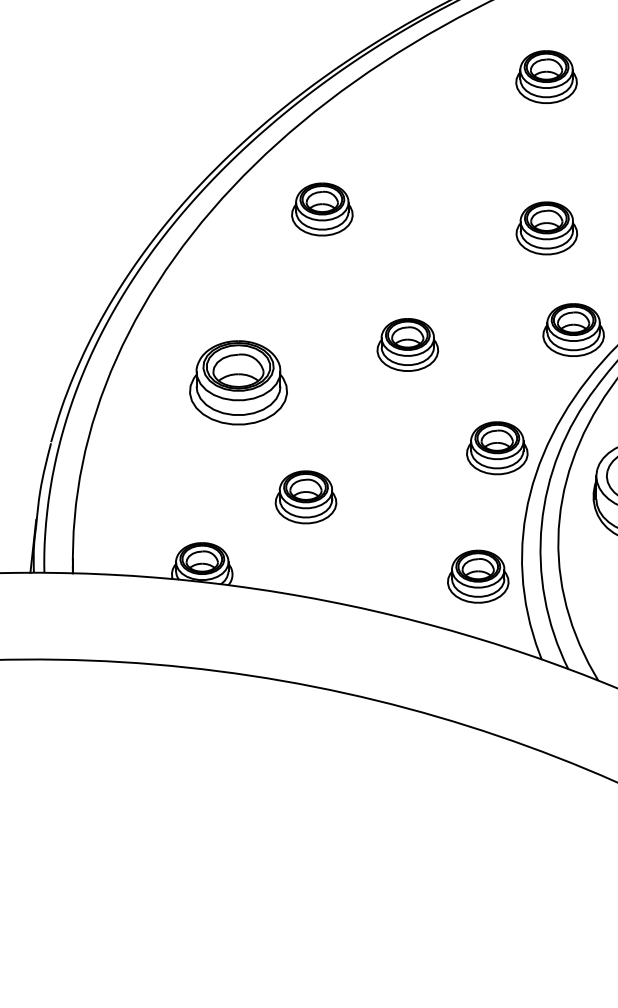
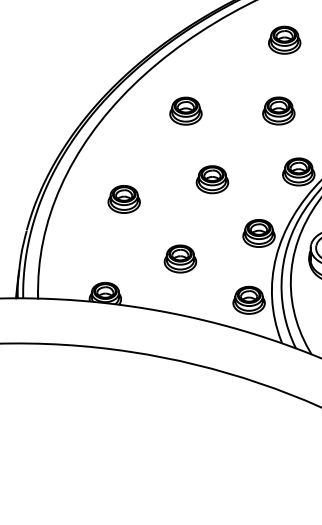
part: (321, 208) -> (185, 110), moved
part: (546, 227) -> (278, 110), moved
part: (236, 382) -> (123, 199), size x0.62
part: (306, 496) -> (180, 258), moved

